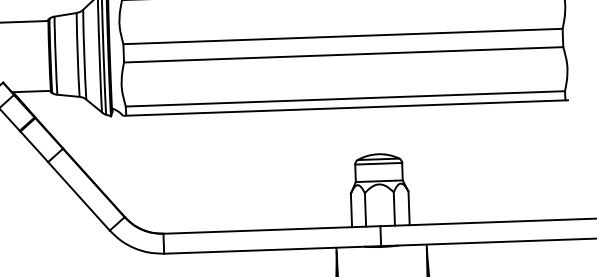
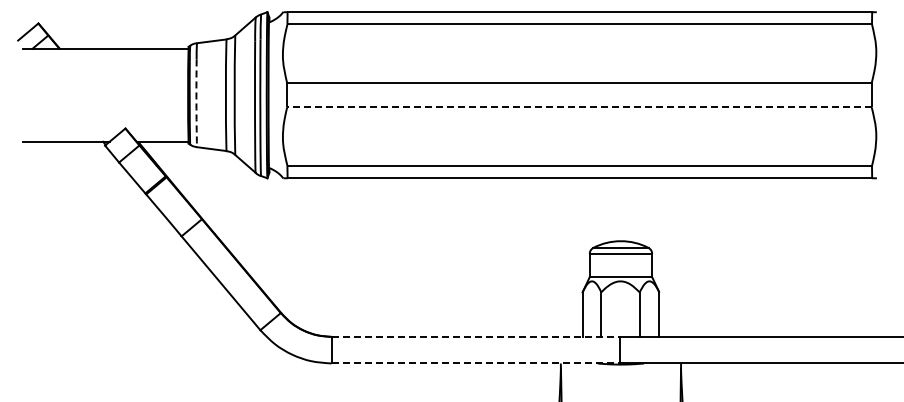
line: (342, 54) -> (578, 107), solid -> dashed
arc: (55, 61) -> (196, 103), solid -> dashed
line: (272, 229) -> (476, 336), solid -> dashed
line: (273, 249) -> (476, 363), solid -> dashed

